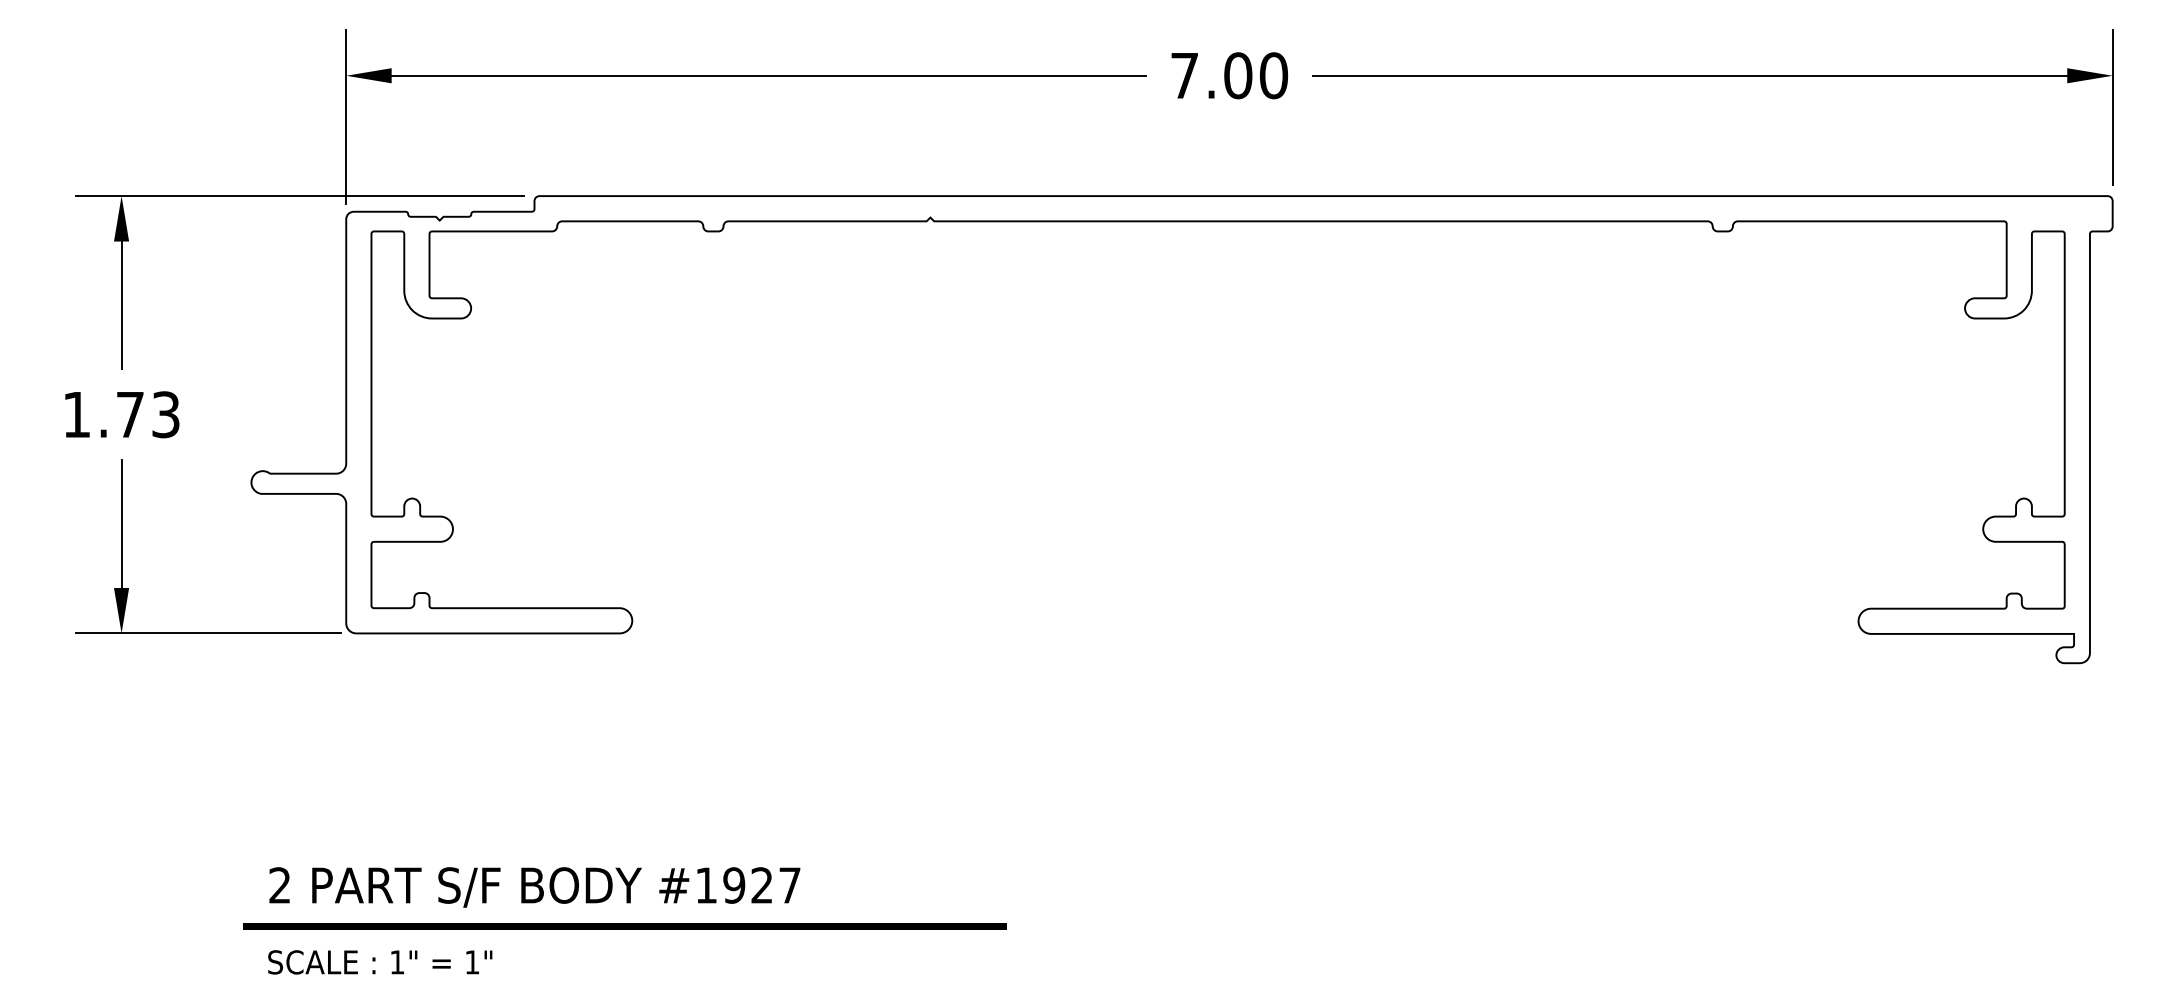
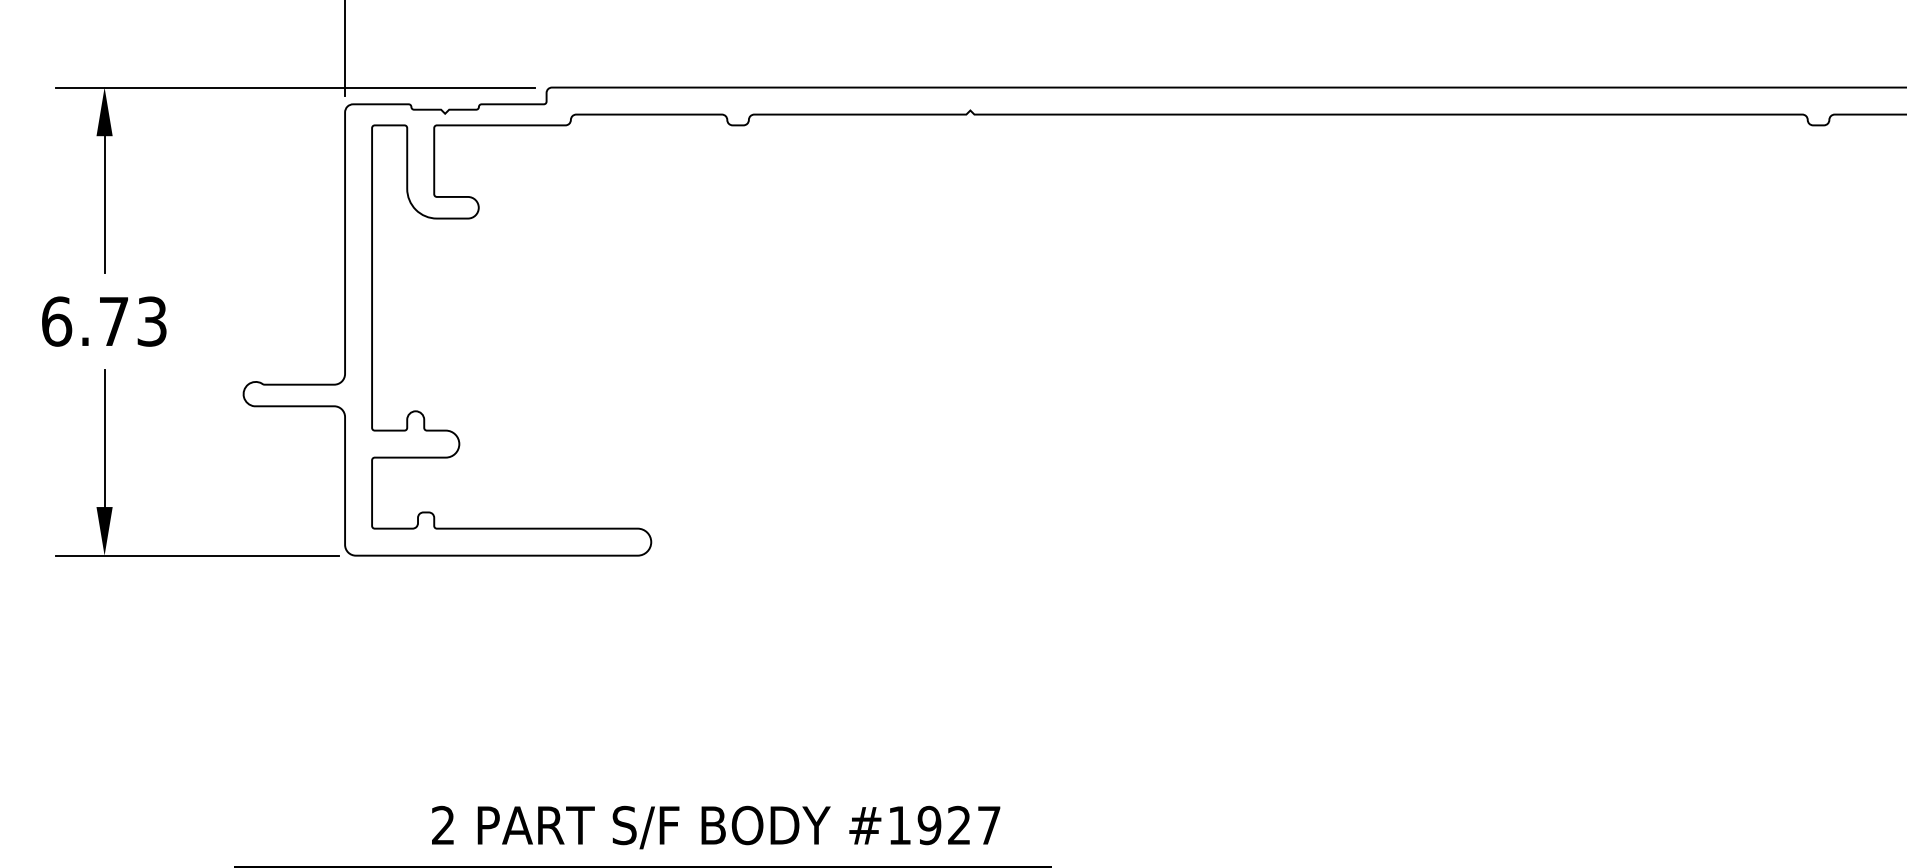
text: (77, 414) -> (57, 321), 1.73 -> 6.73
text: (534, 887) -> (715, 827), moved

